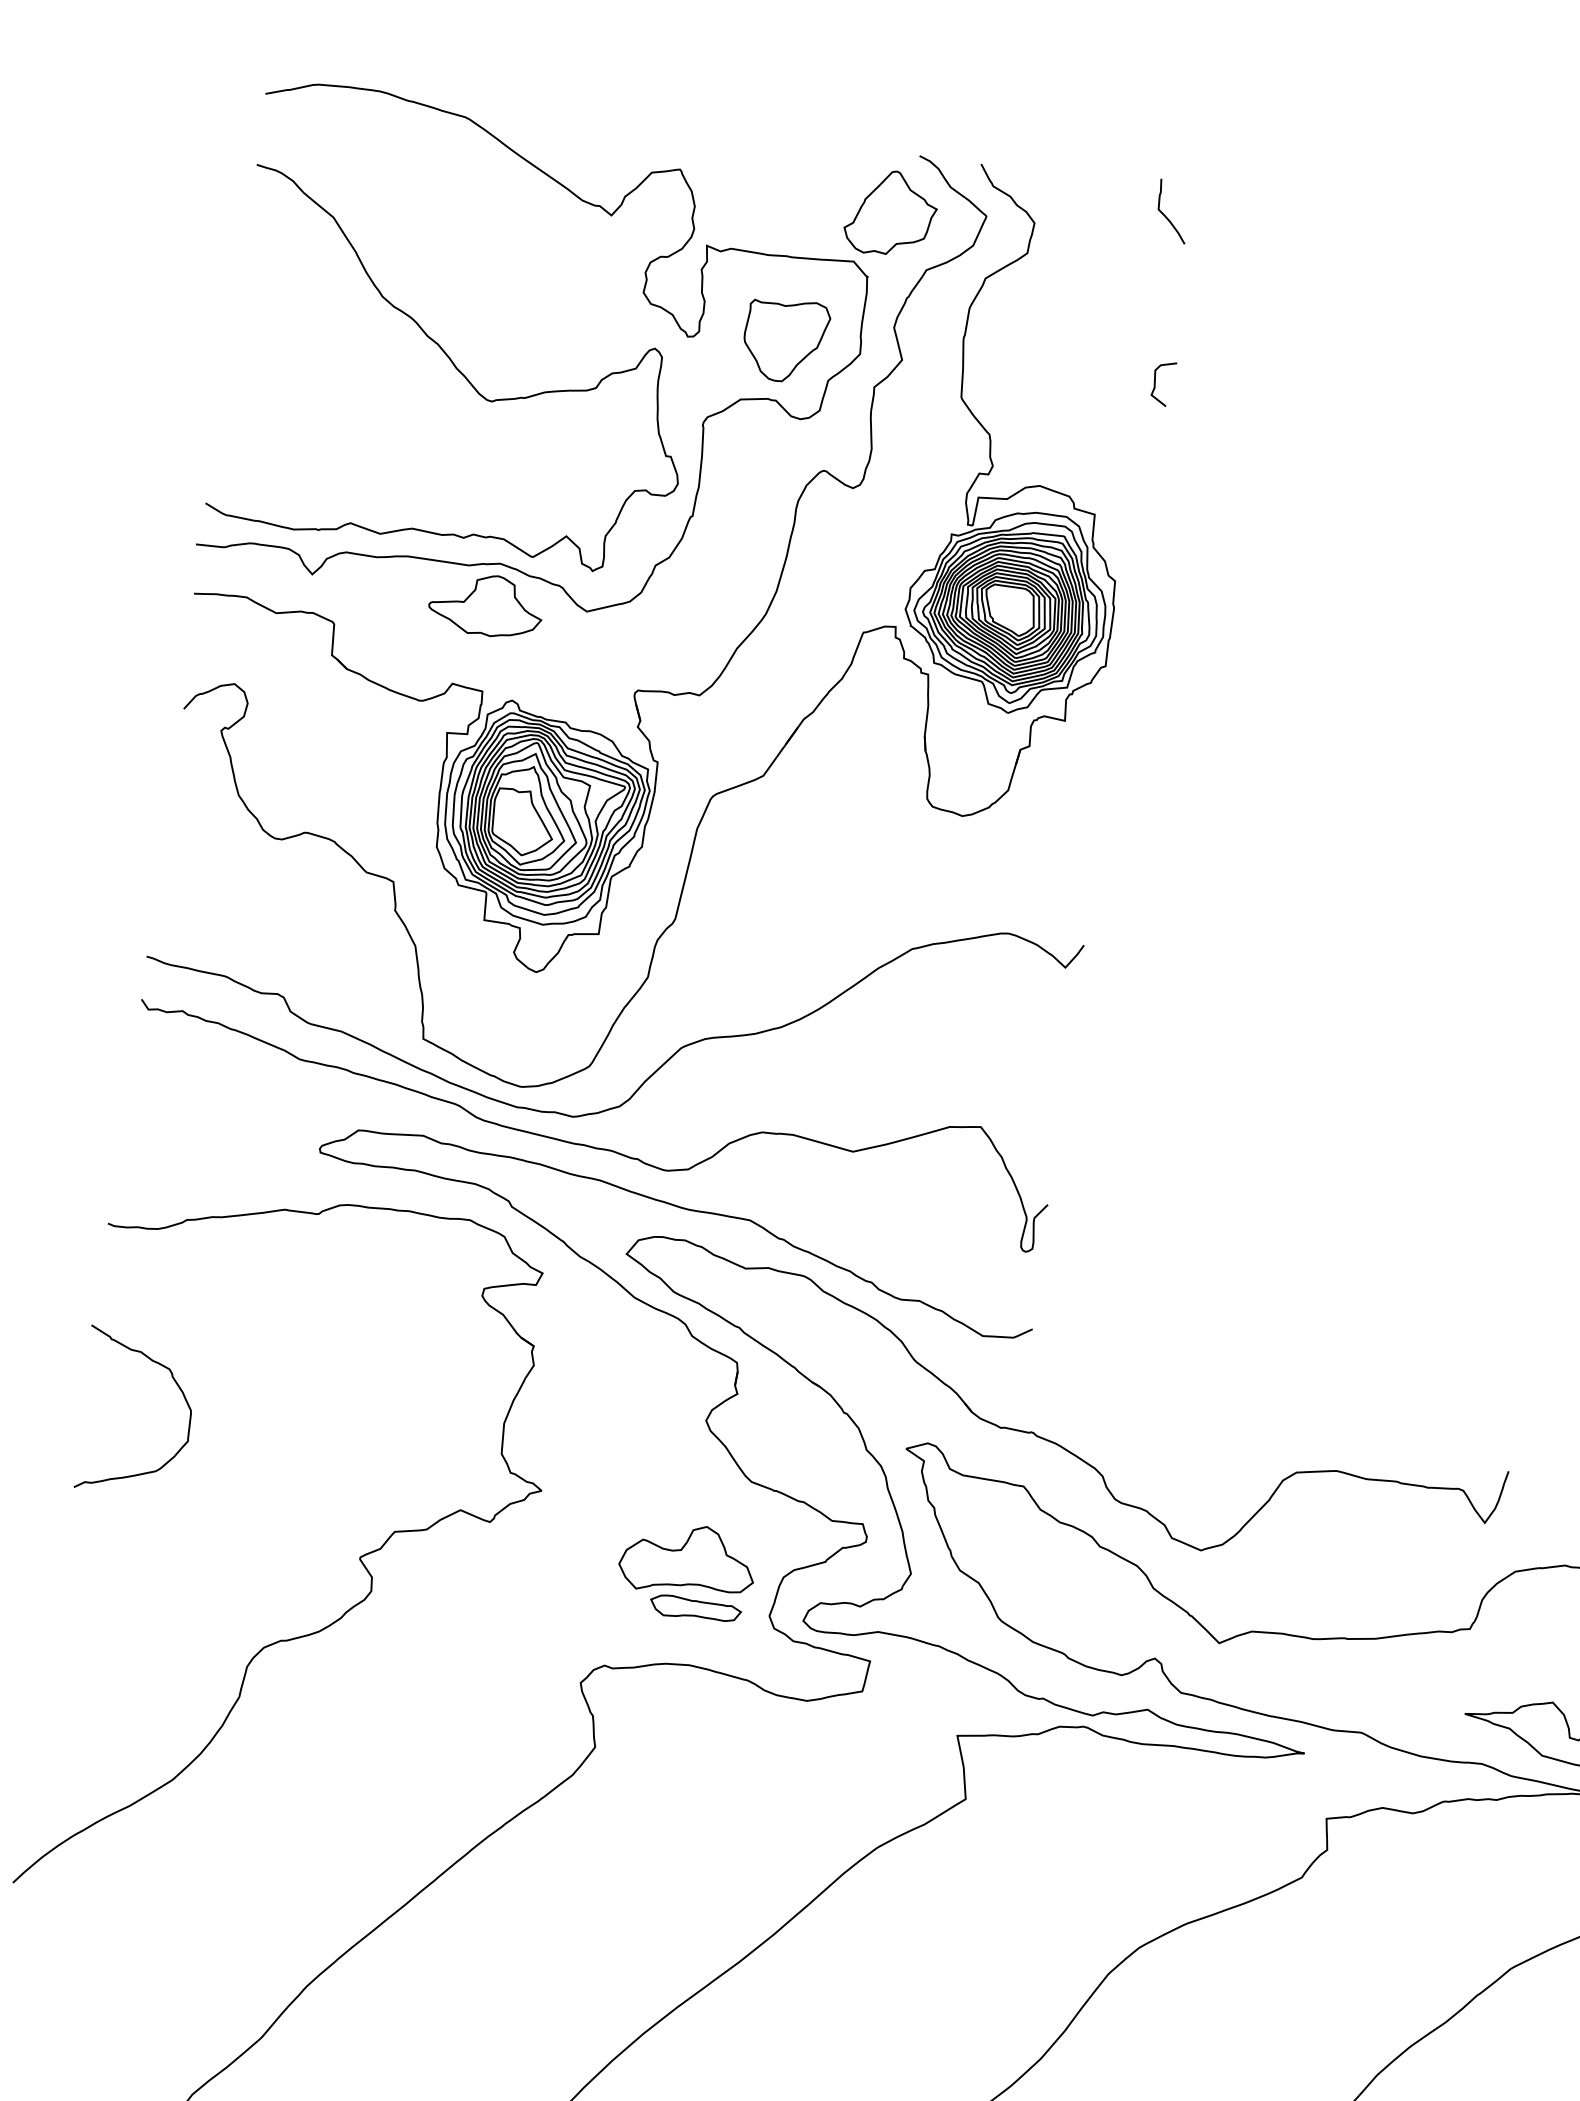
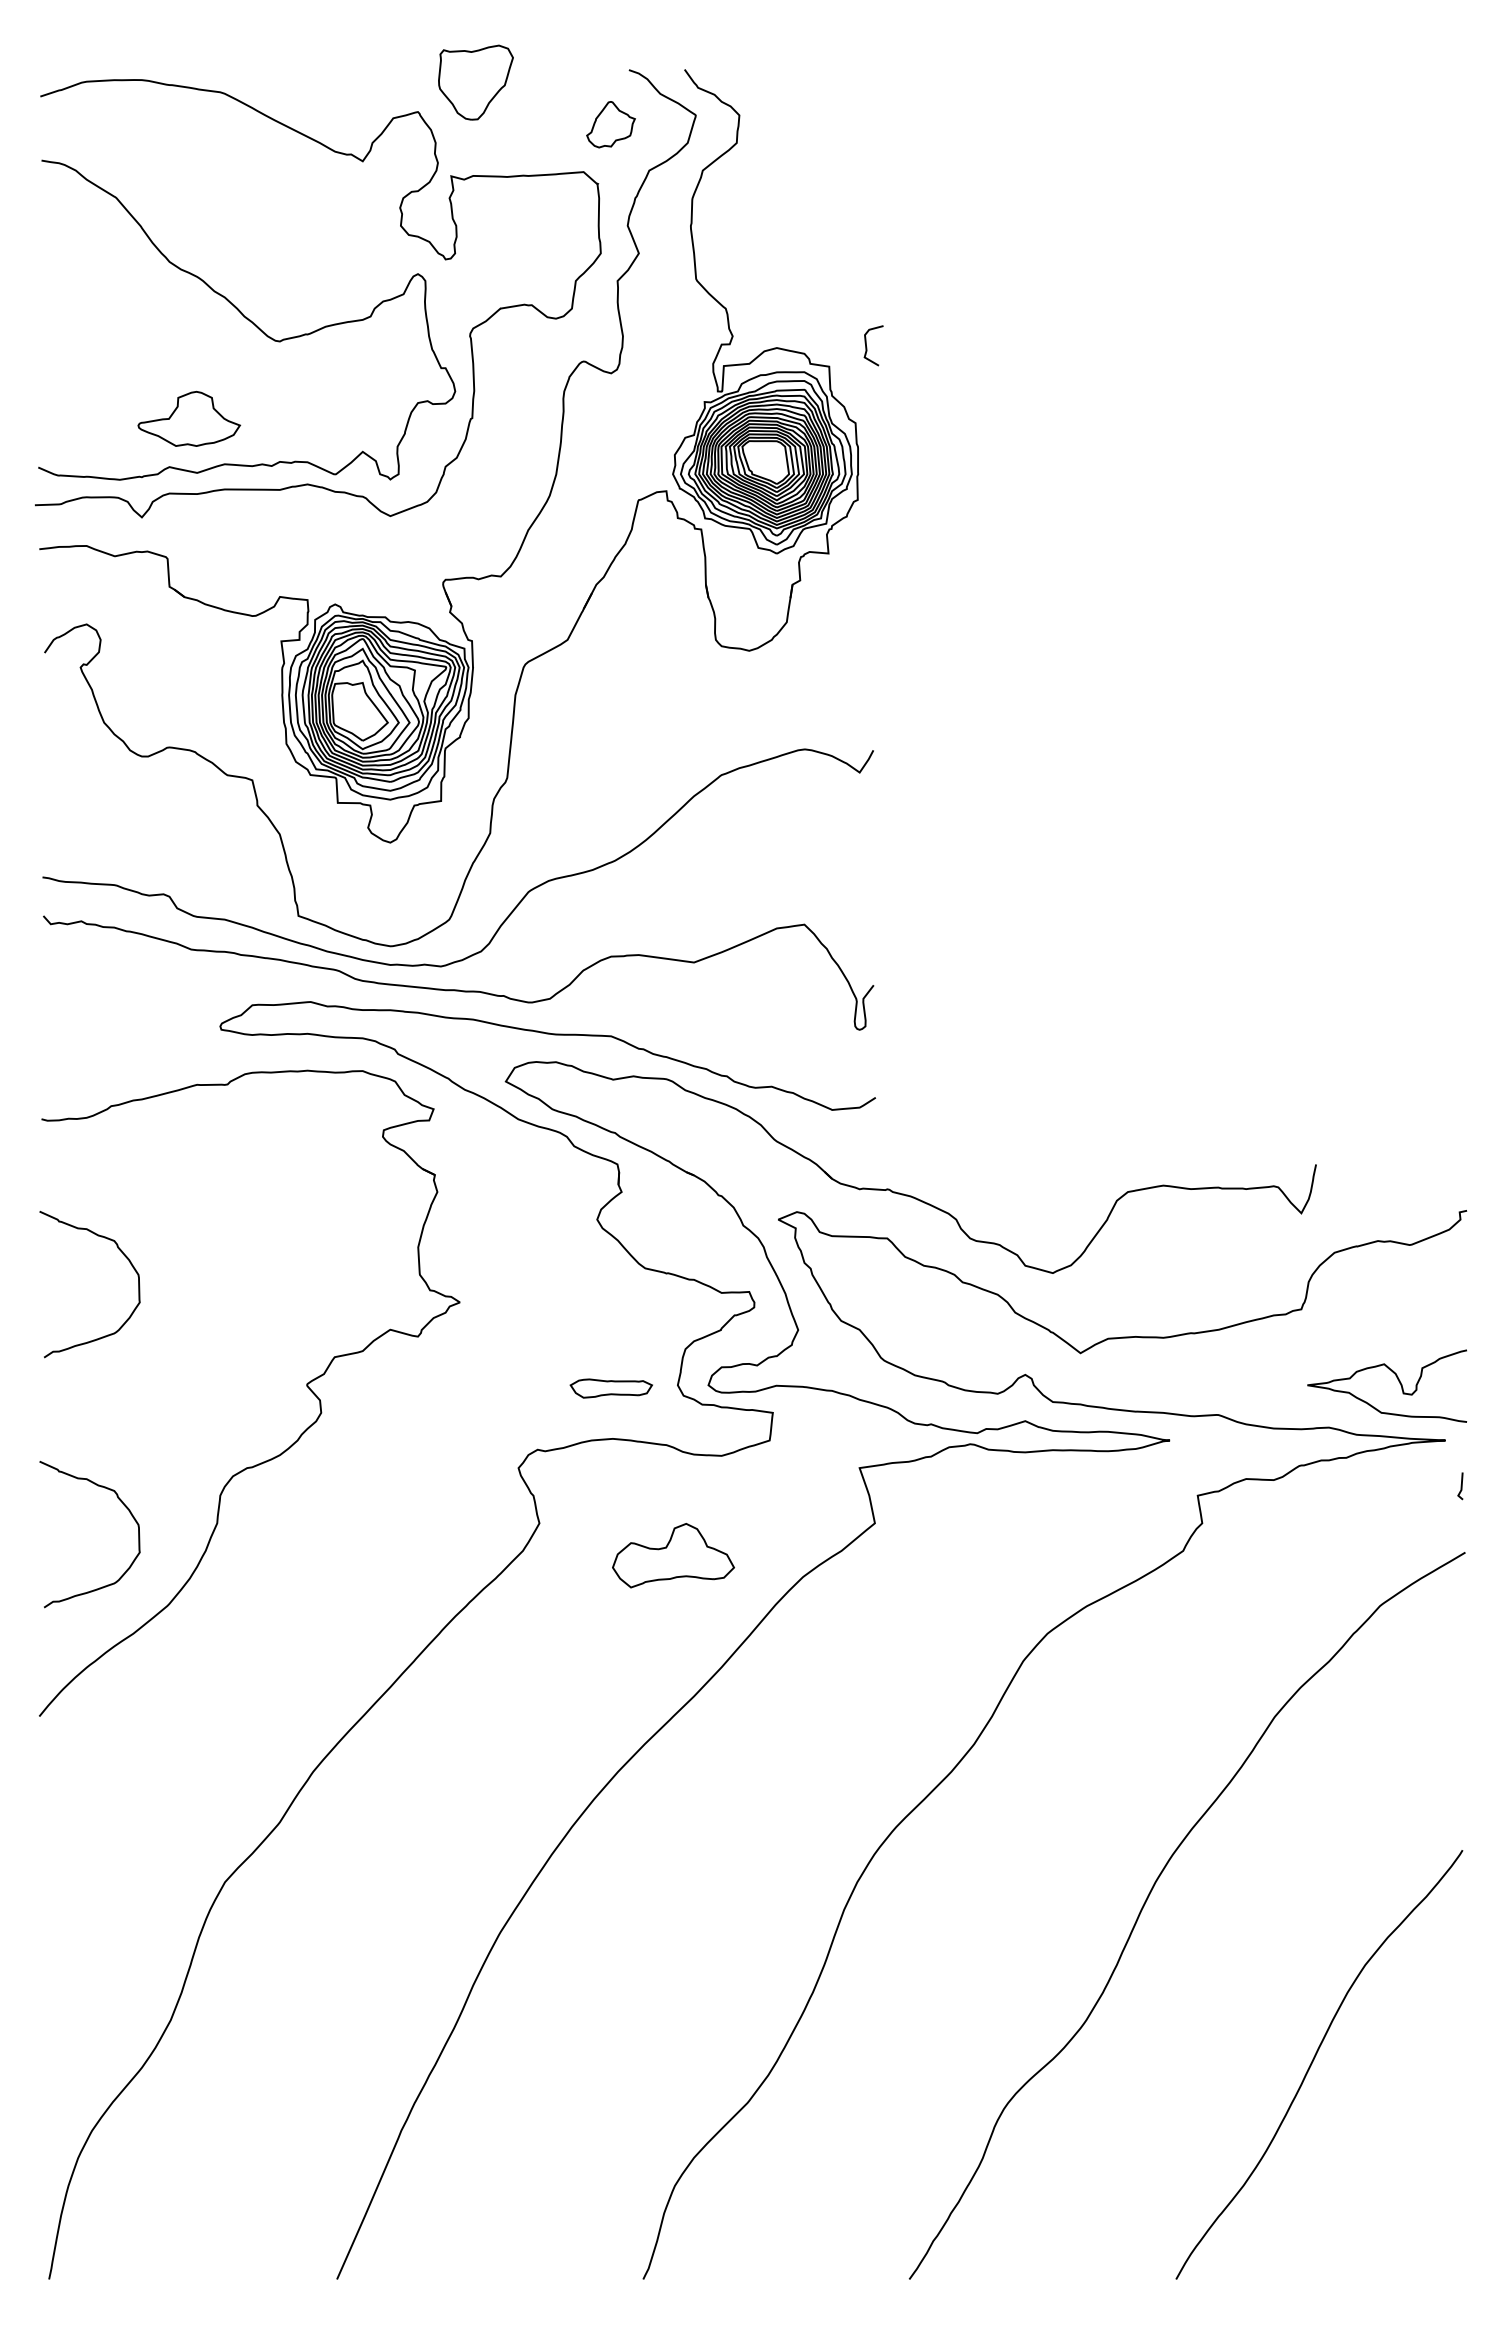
part: (890, 213) -> (610, 124), size x0.6
curve: (1166, 215) -> (855, 92), removed
part: (785, 340) -> (475, 82), moved
curve: (1156, 384) -> (867, 347), moved
part: (486, 604) -> (189, 418), moved
part: (688, 1559) -> (673, 1555), moved
curve: (138, 1662) -> (123, 1505), added

